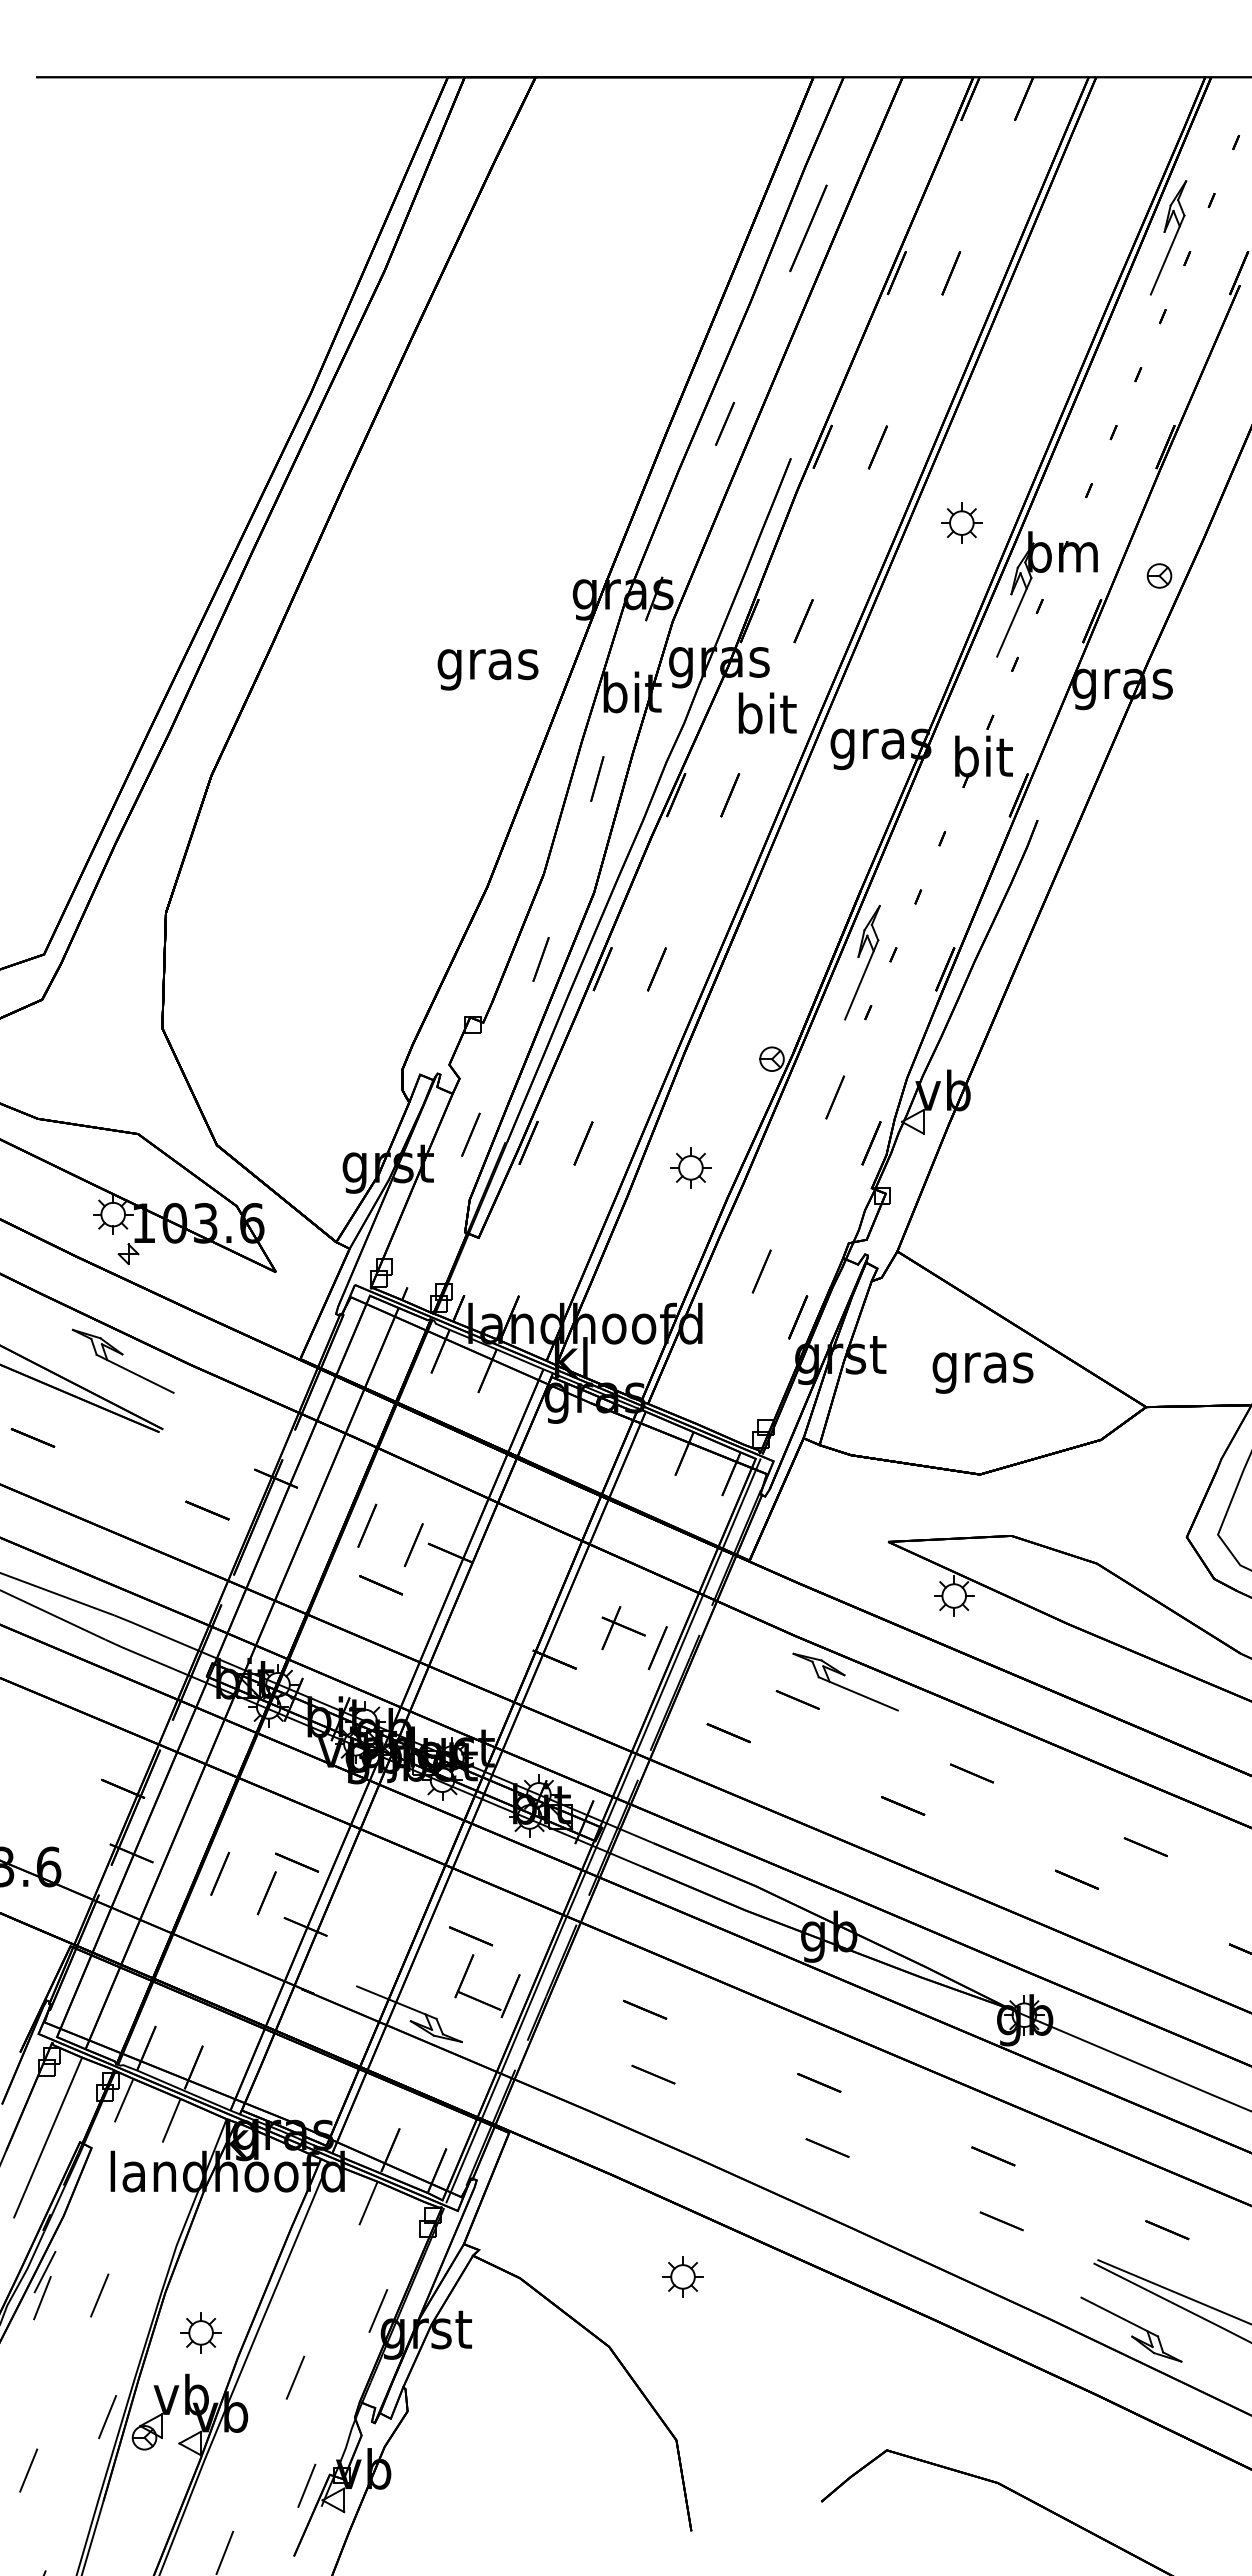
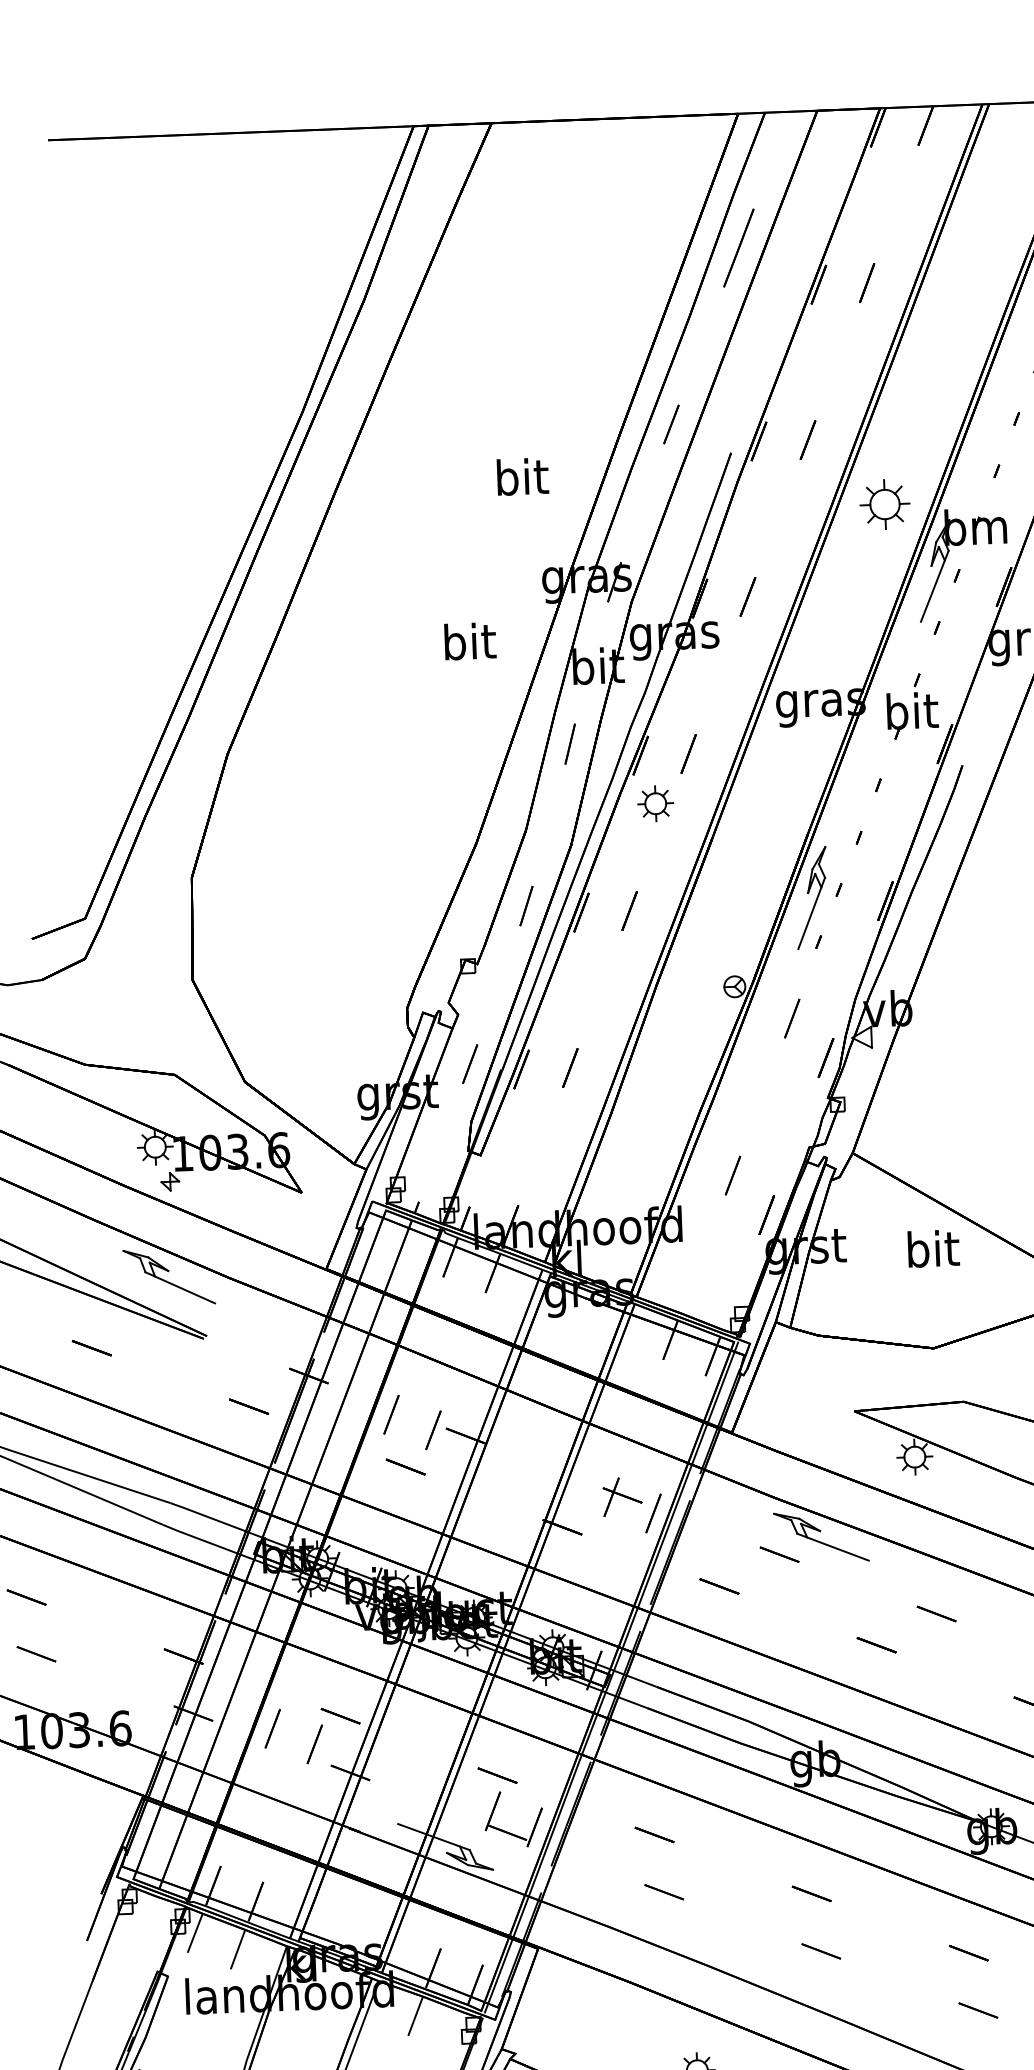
part: (961, 522) -> (884, 503), size x1.4
text: (487, 664) -> (468, 646), gras -> bit
text: (767, 713) -> (522, 476), moved
part: (690, 1167) -> (655, 803), moved
text: (982, 1367) -> (932, 1253), gras -> bit
line: (48, 2137) -> (129, 1968), removed

